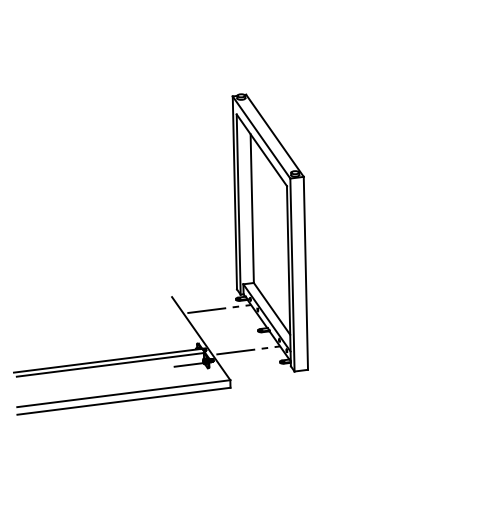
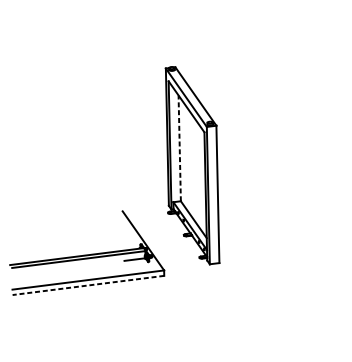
line: (252, 208) -> (179, 148), solid -> dashed
line: (219, 309) -> (156, 220), removed
line: (248, 350) -> (177, 249), removed
line: (123, 401) -> (88, 285), solid -> dashed

